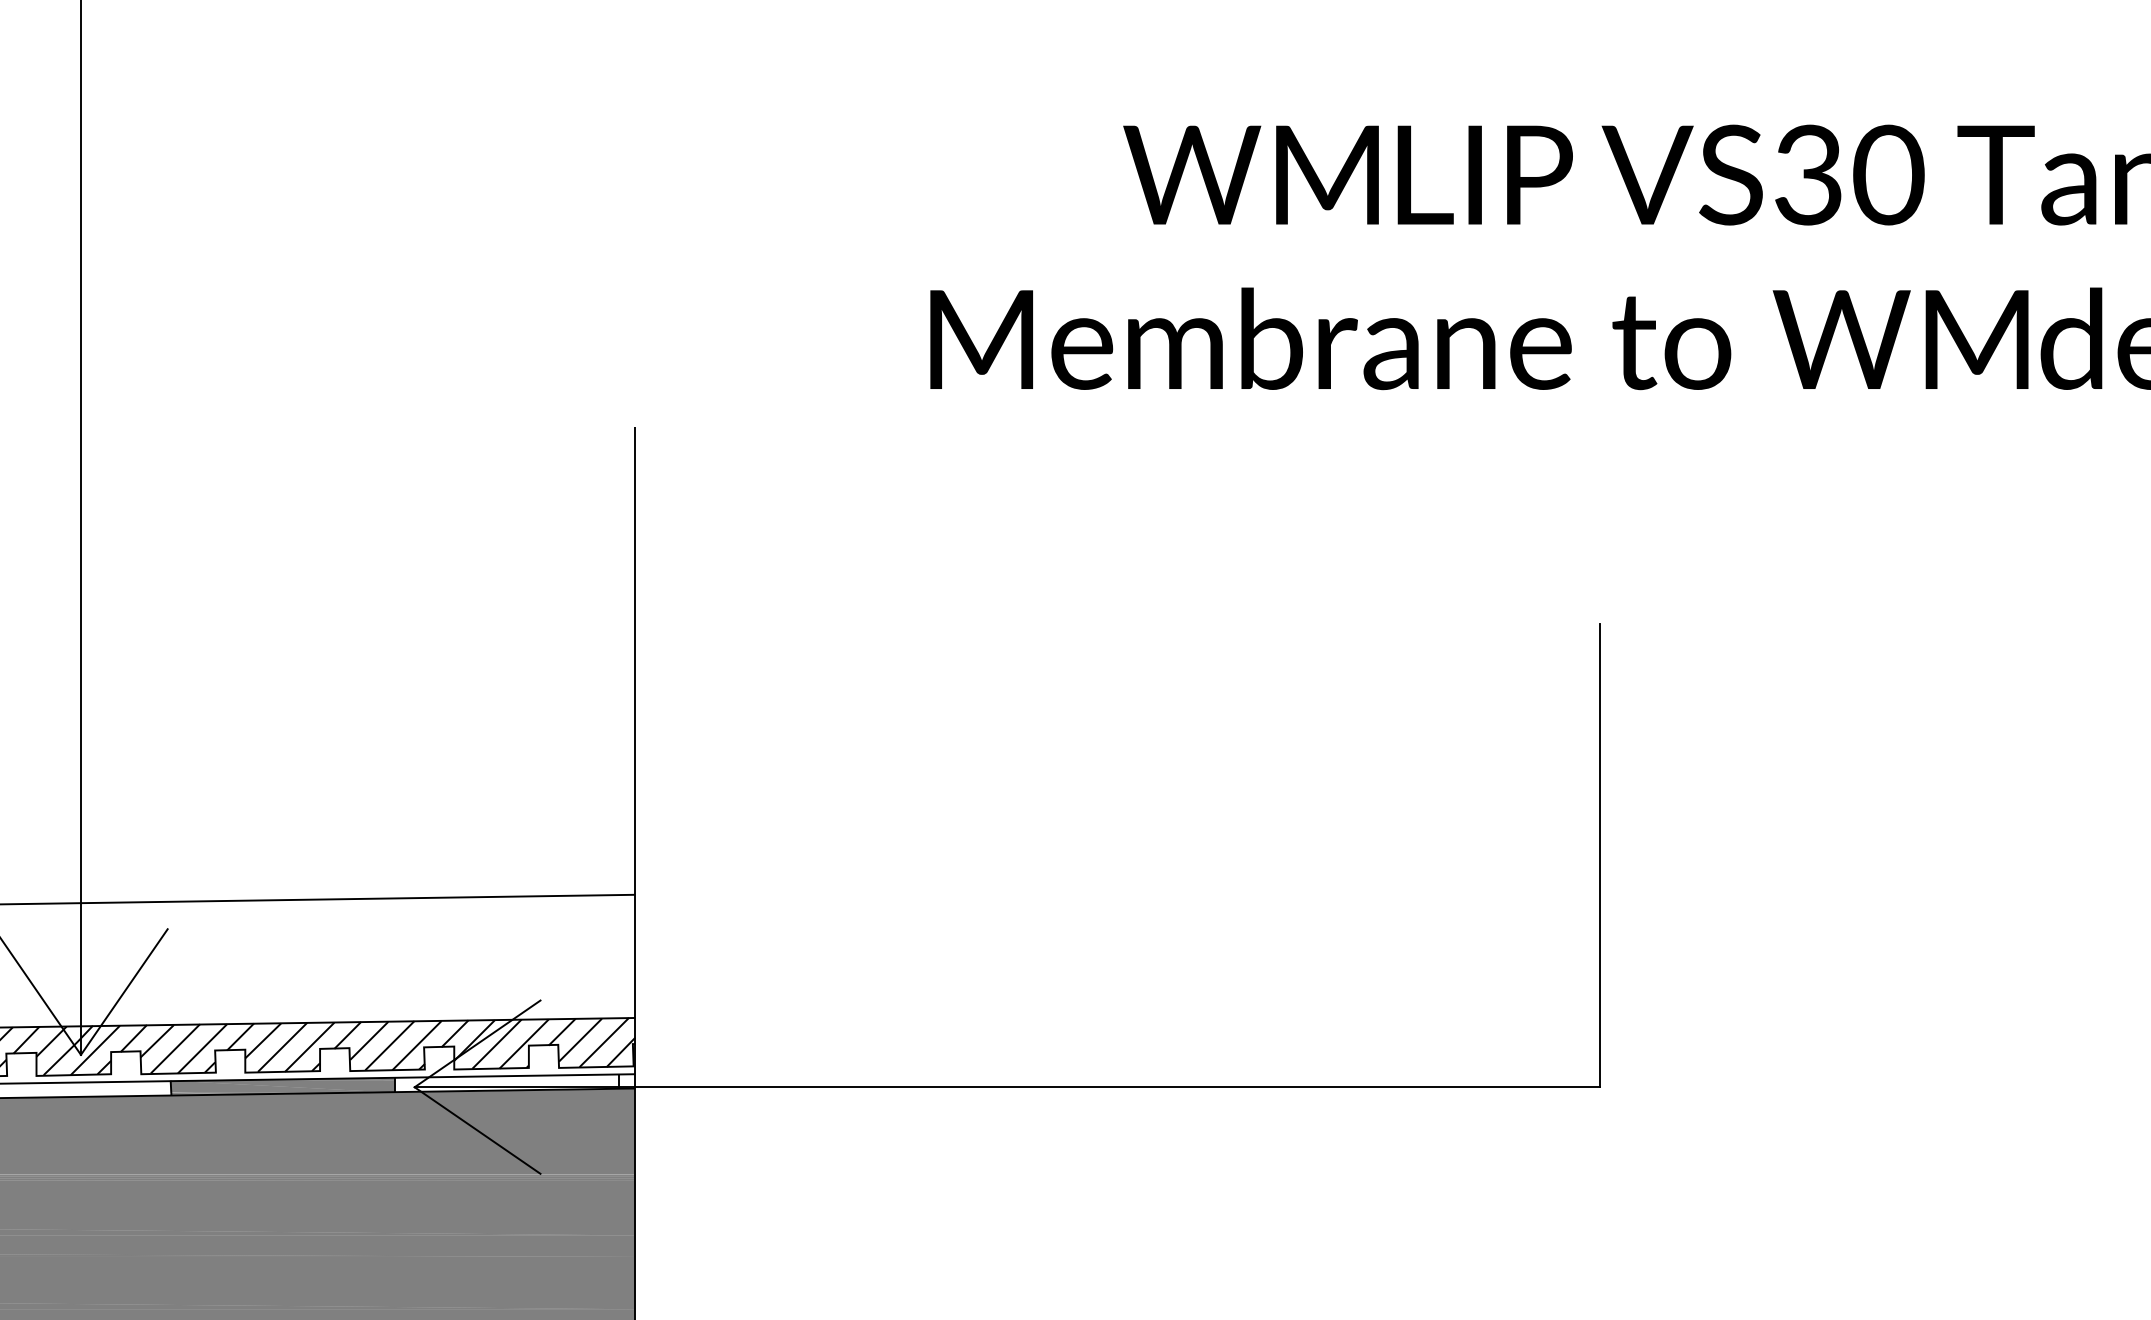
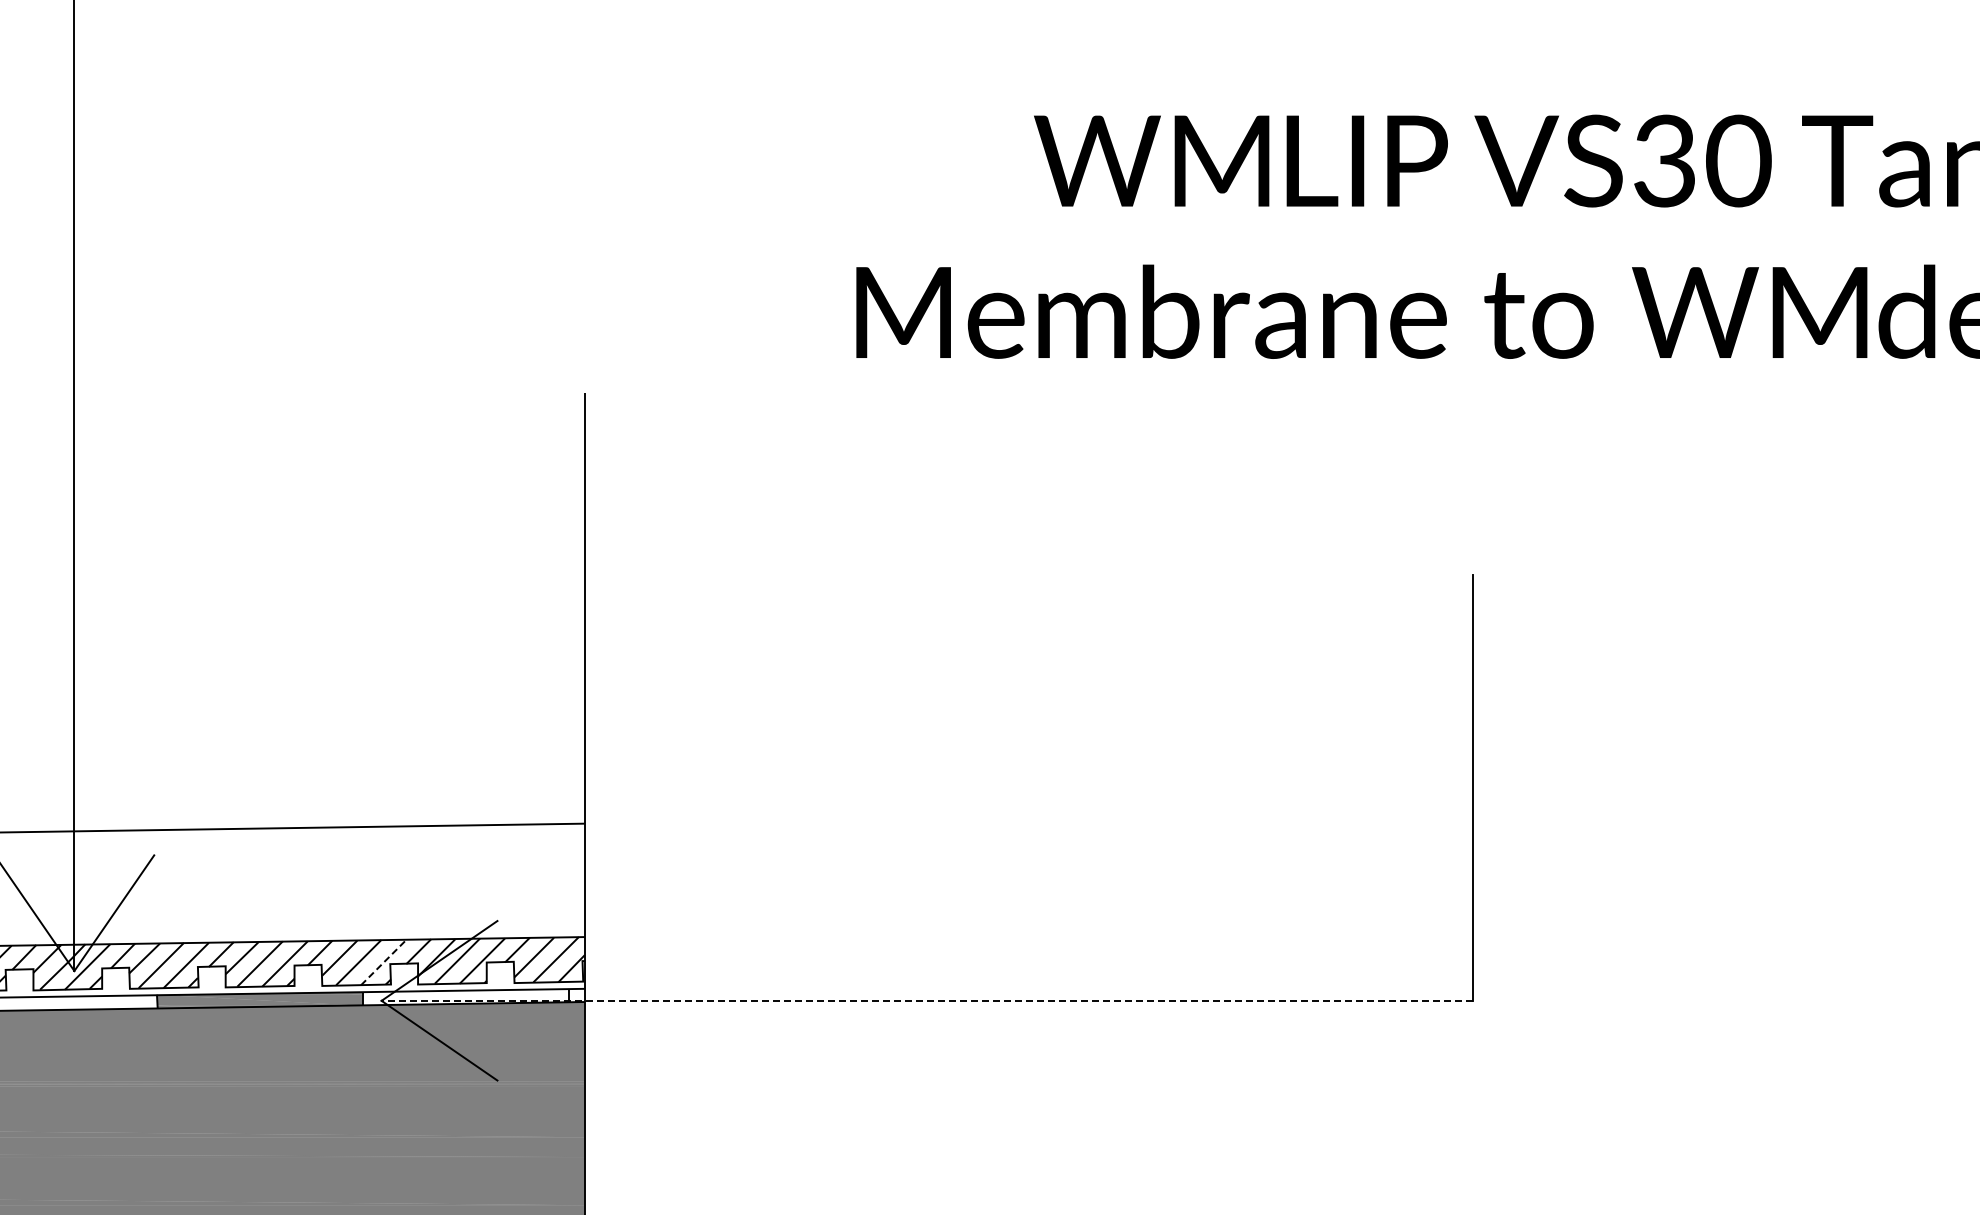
line: (417, 1045) -> (384, 962), solid -> dashed
line: (1007, 1086) -> (927, 1000), solid -> dashed

